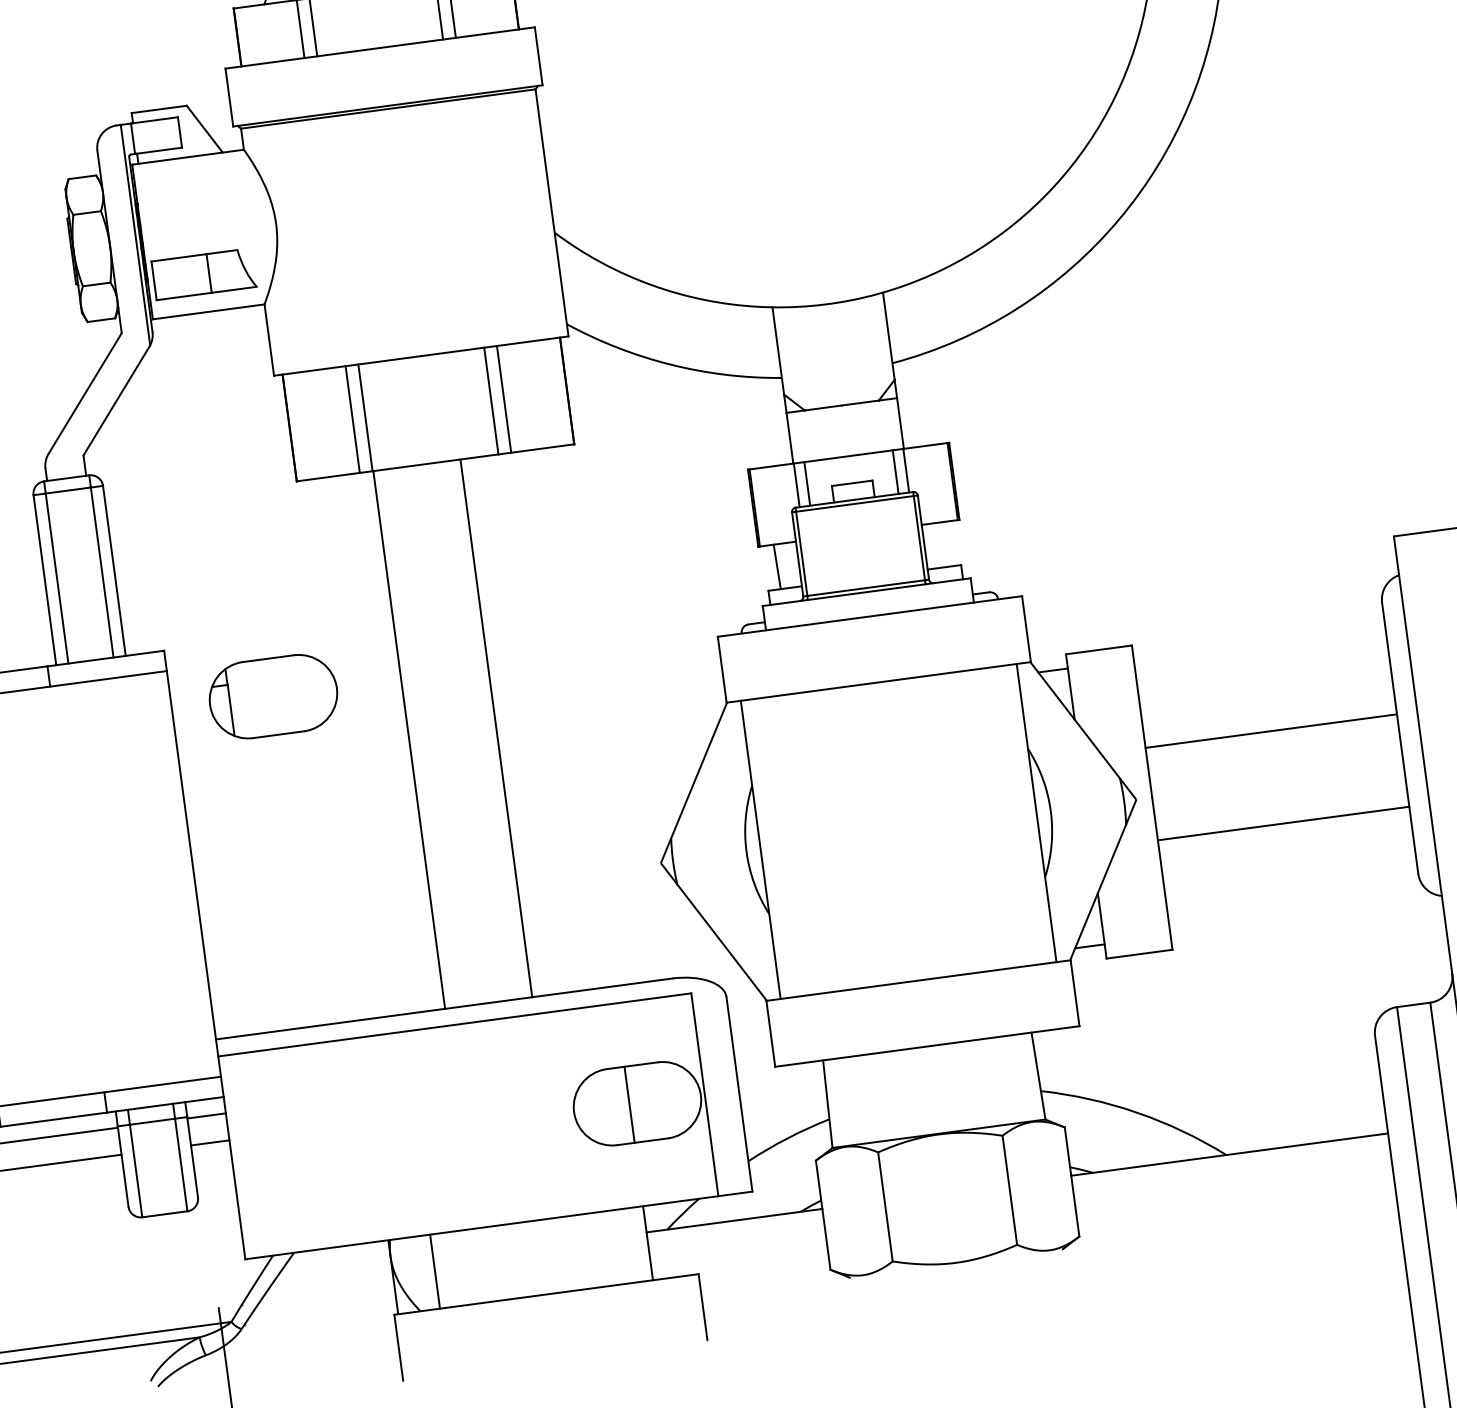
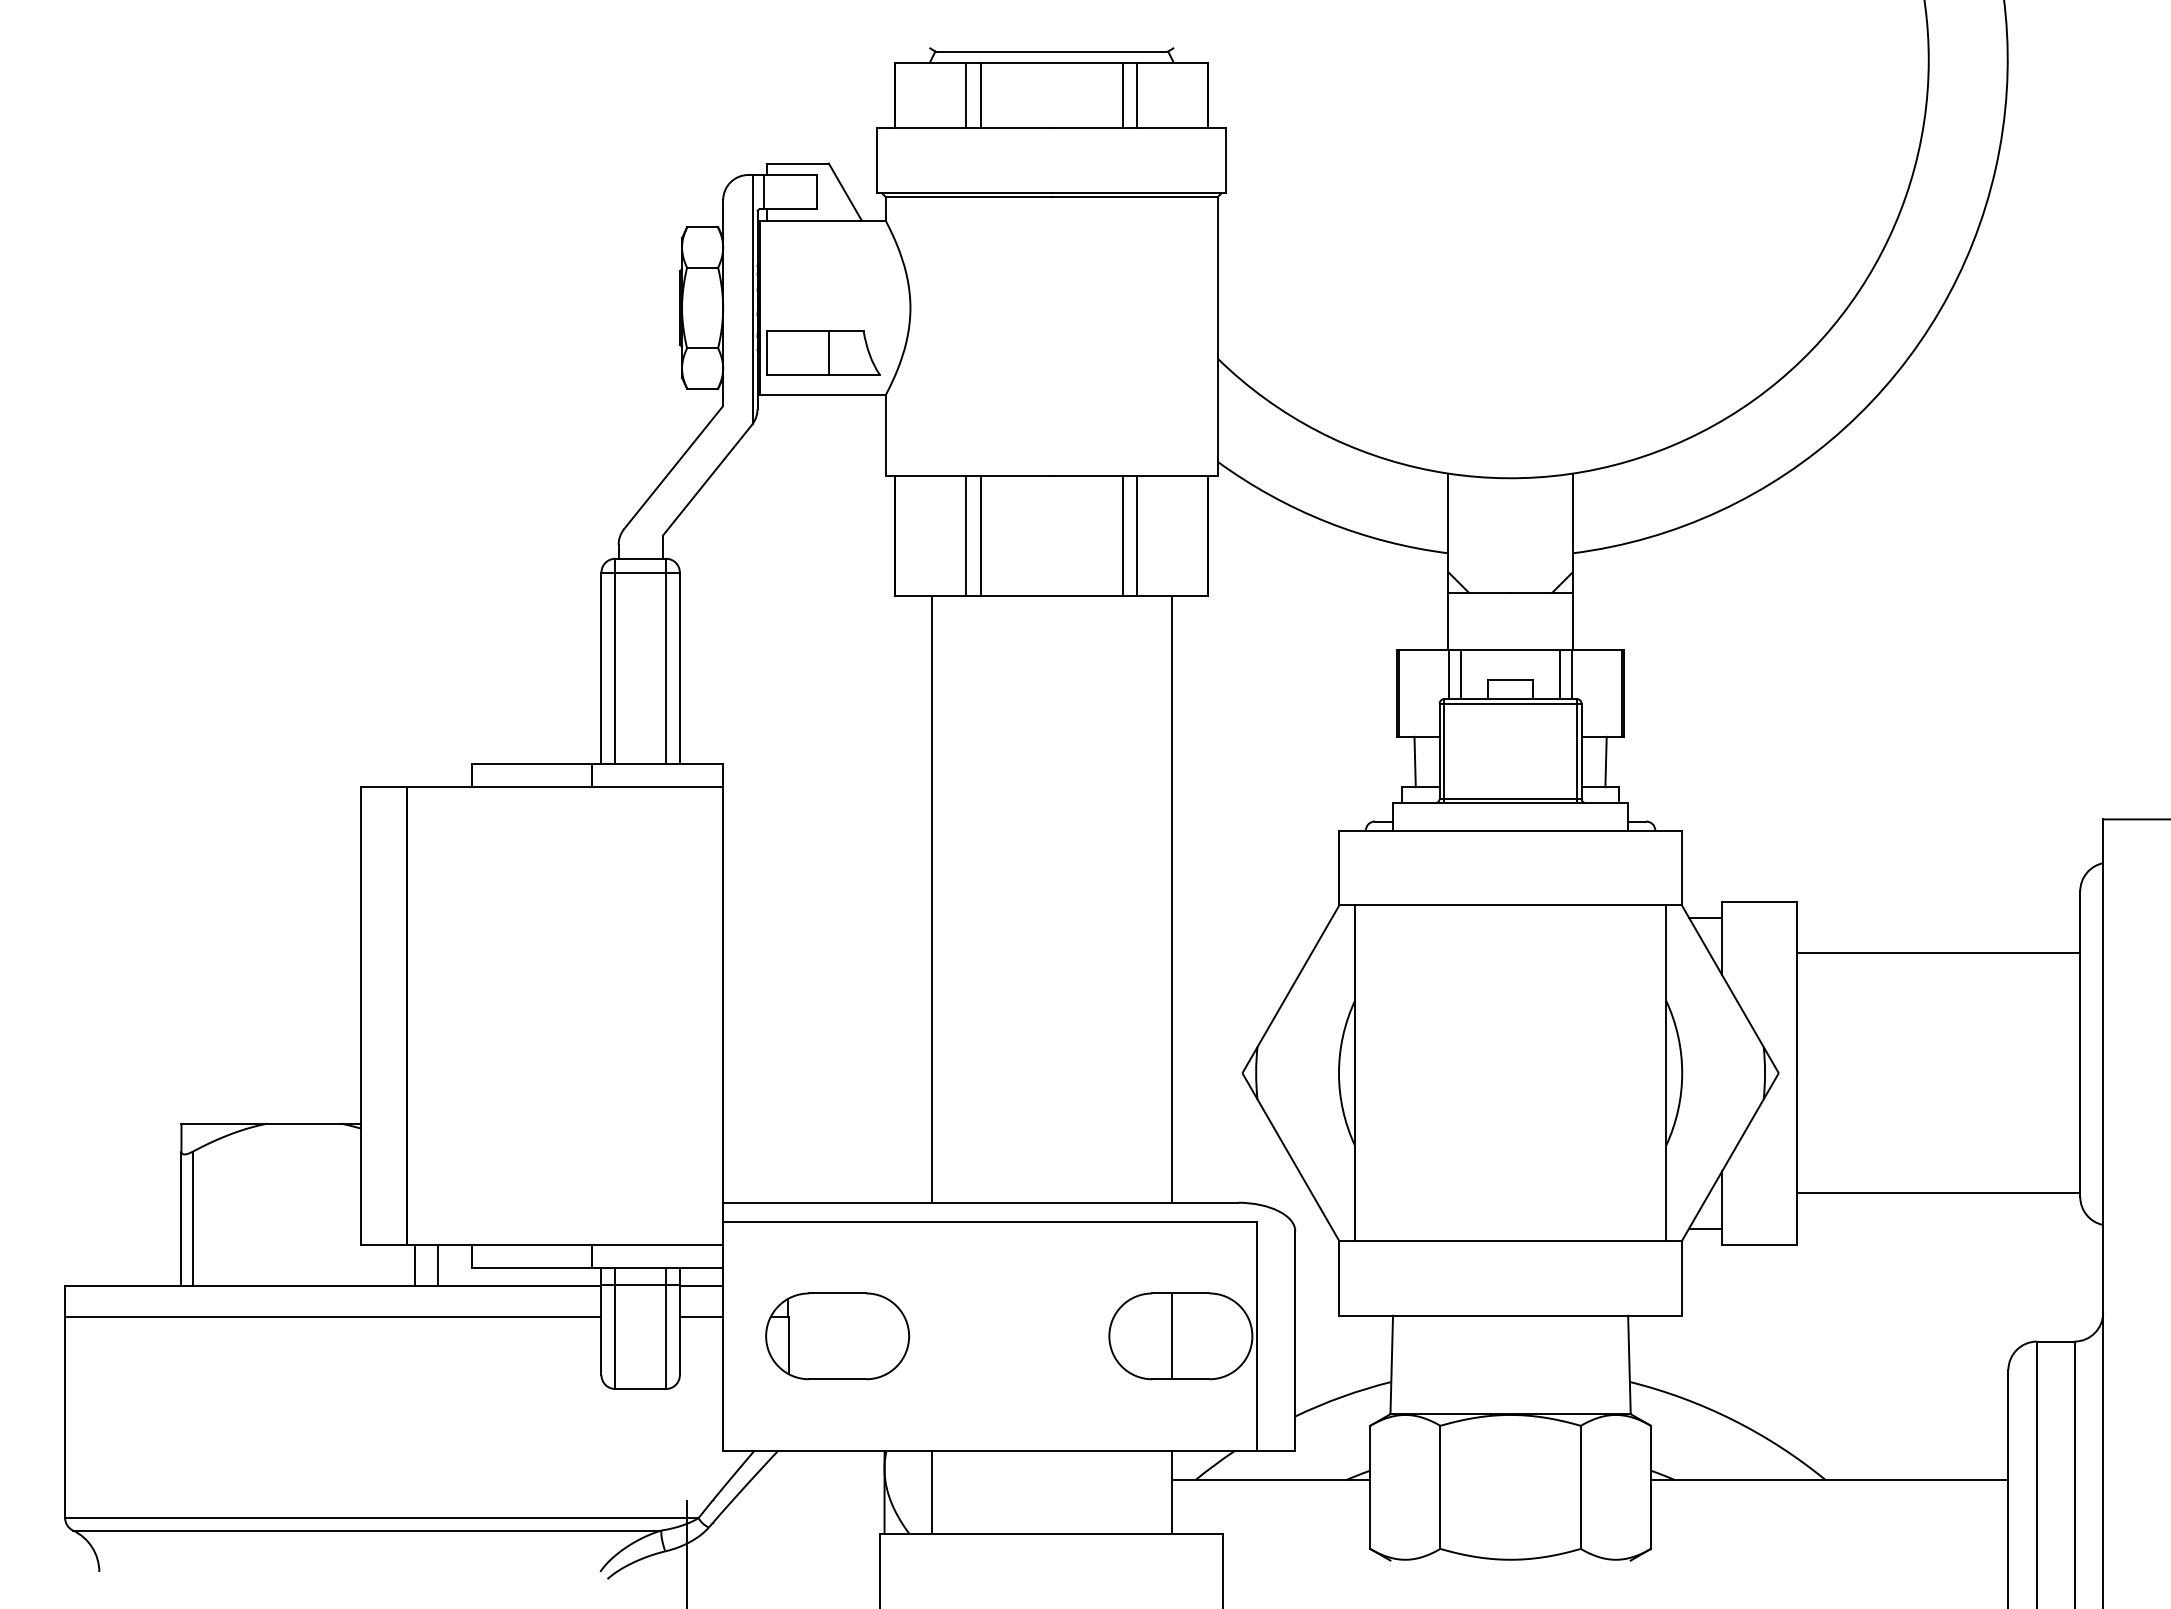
line: (945, 543) -> (1605, 761), added
part: (273, 696) -> (837, 1336), moved
line: (495, 728) -> (1171, 899), moved
line: (1271, 731) -> (1938, 953), moved
line: (409, 740) -> (931, 899), moved
line: (1283, 823) -> (1938, 1193), moved

